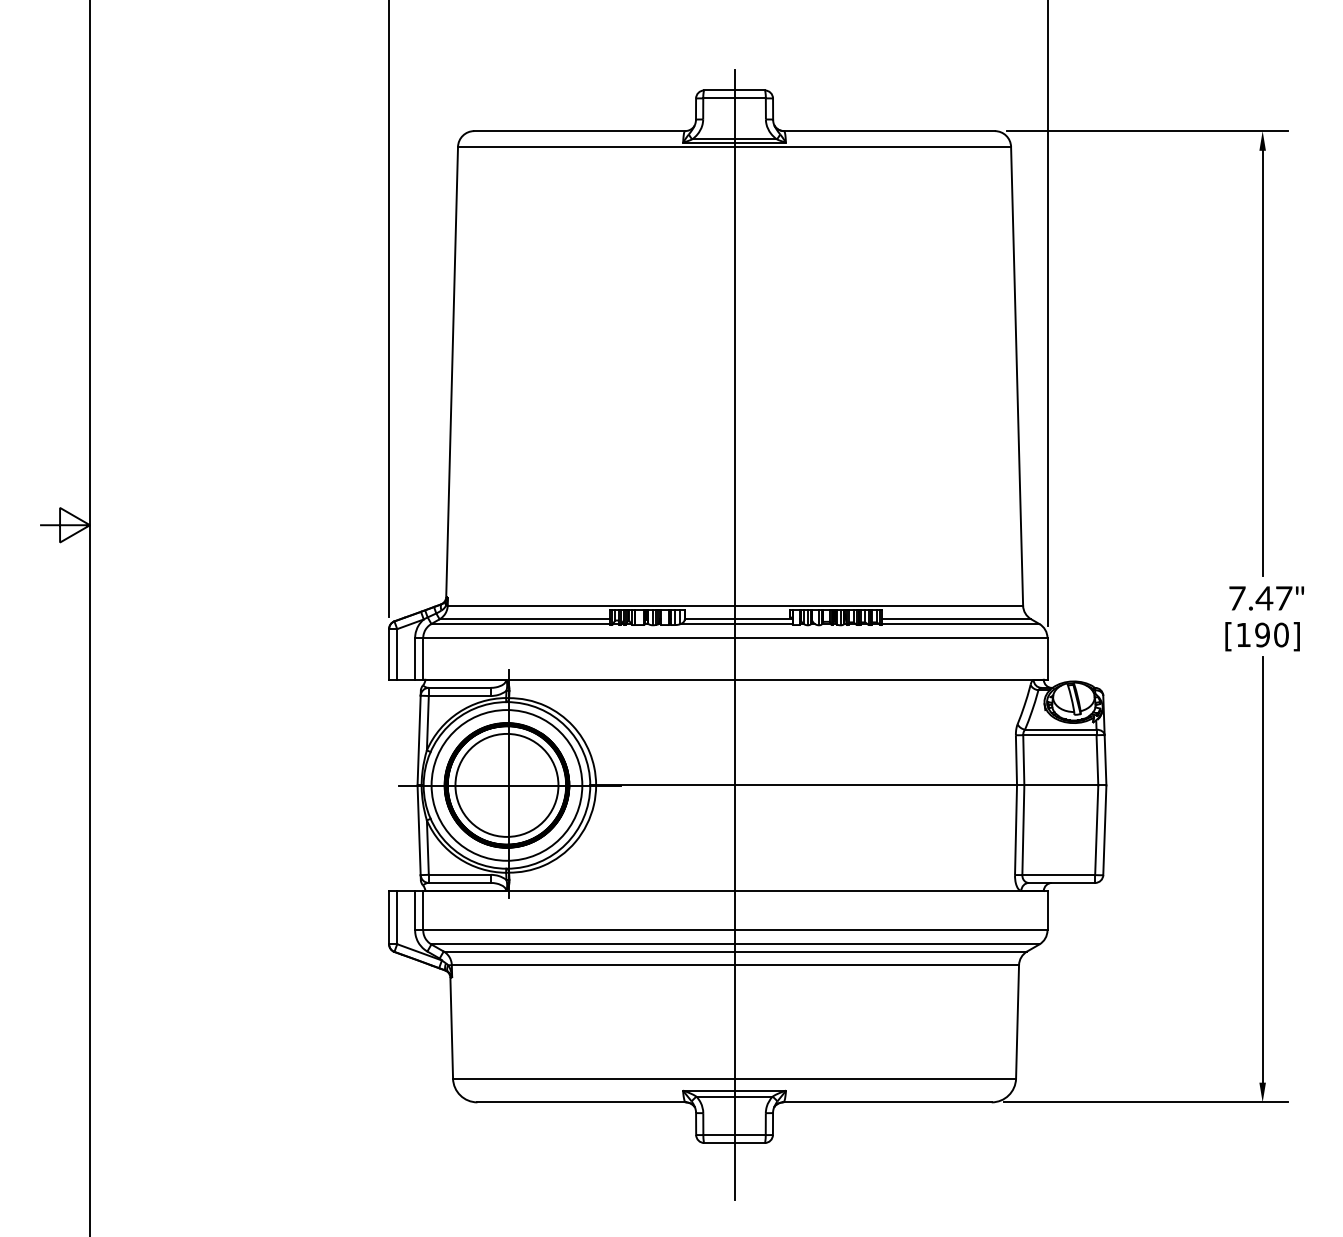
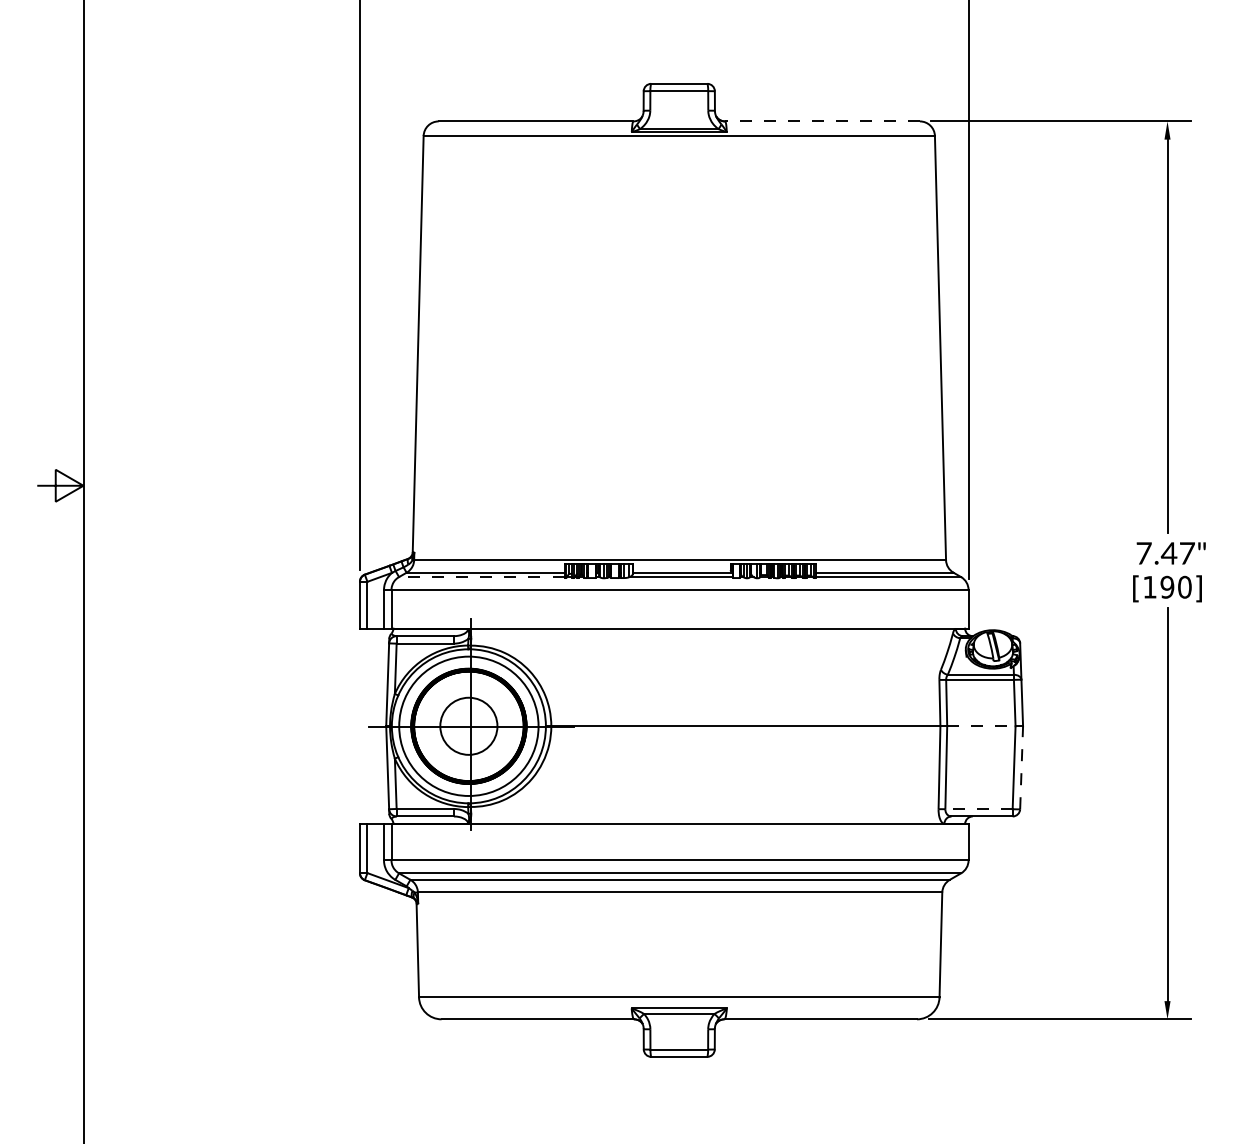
line: (889, 131) -> (822, 121), solid -> dashed
line: (520, 624) -> (481, 577), solid -> dashed
line: (734, 635) -> (679, 587), removed
circle: (506, 784) -> (468, 725), size x0.6
line: (1061, 785) -> (981, 726), solid -> dashed
line: (1104, 829) -> (1021, 767), solid -> dashed
line: (1059, 875) -> (979, 809), solid -> dashed

